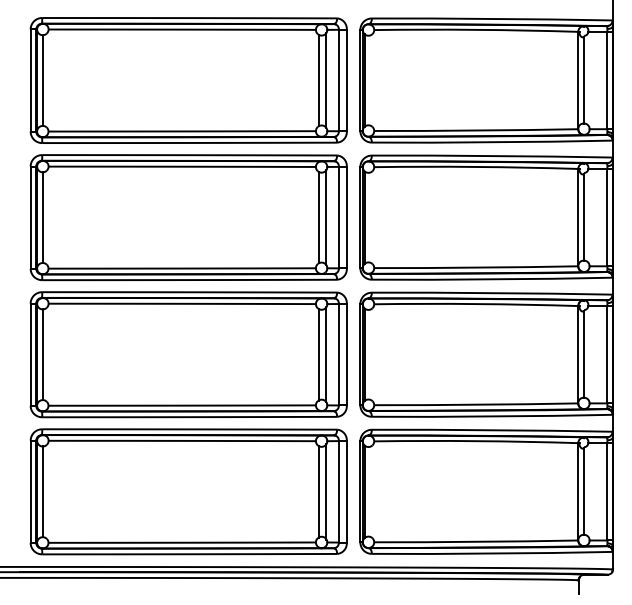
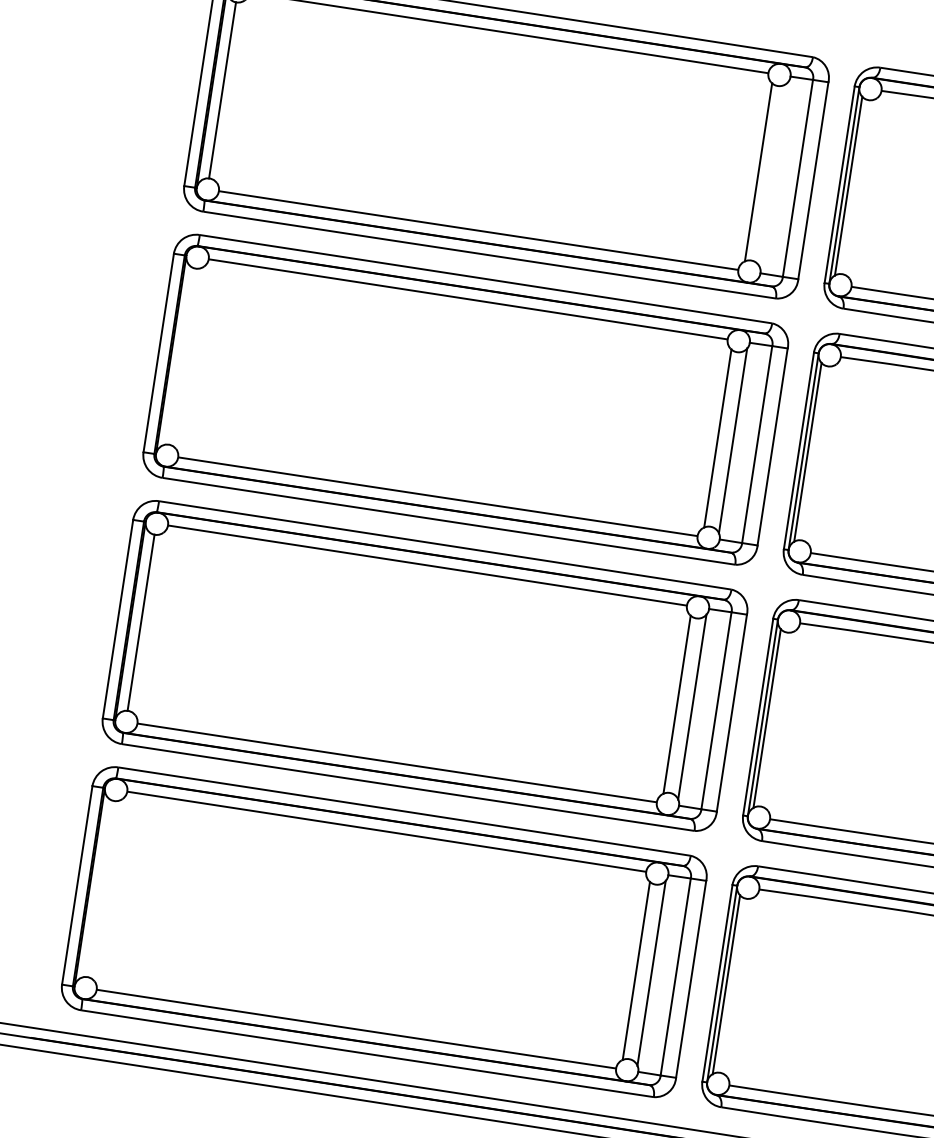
line: (326, 80) -> (773, 174), removed
line: (42, 217) -> (181, 356), removed
line: (42, 491) -> (100, 888), removed

